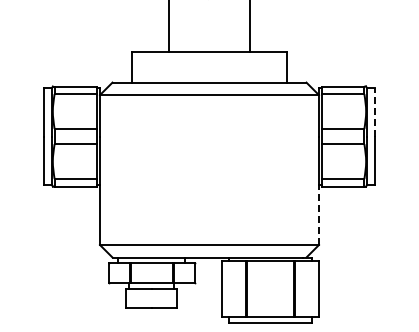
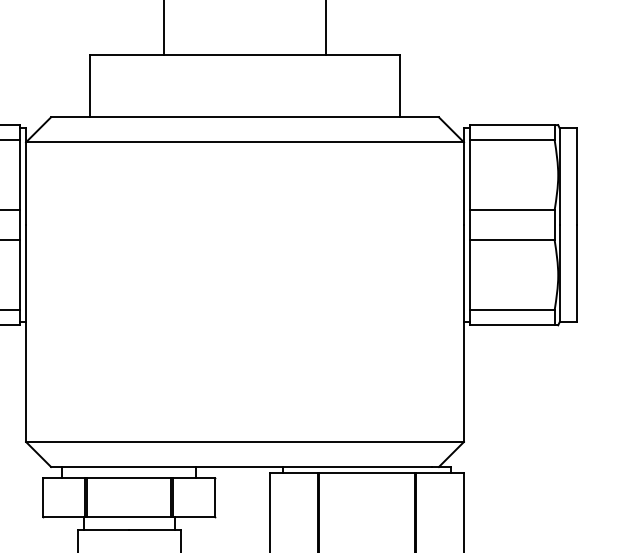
line: (375, 111) -> (576, 175), dashed -> solid
line: (319, 215) -> (464, 383), dashed -> solid

